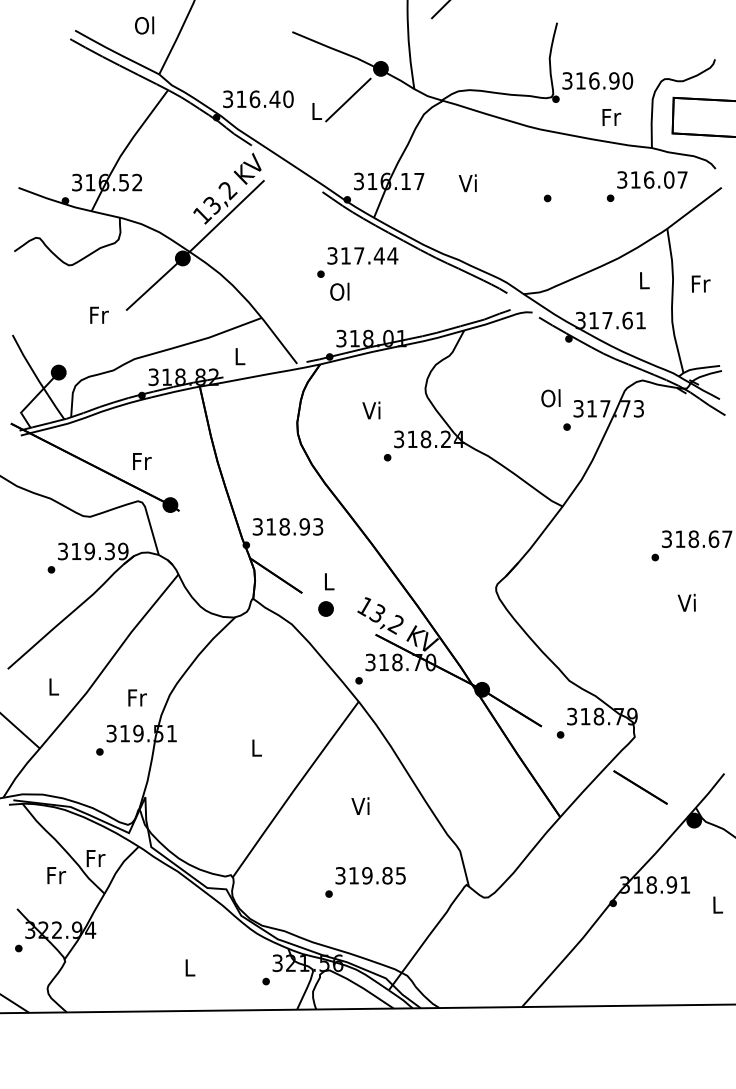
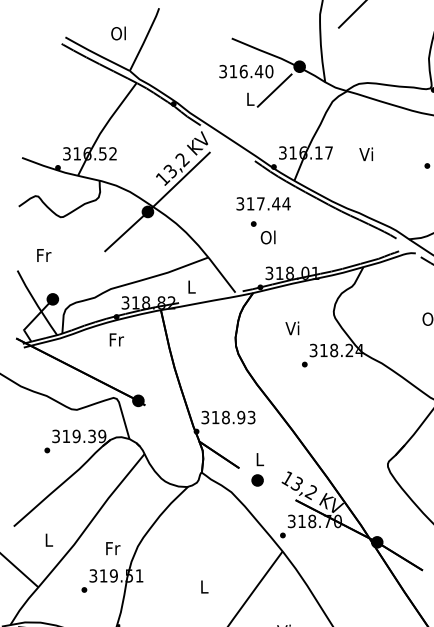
text: (258, 99) -> (246, 71), moved
text: (362, 255) -> (263, 203), moved
text: (99, 314) -> (44, 254), moved
text: (142, 461) -> (117, 339), moved

